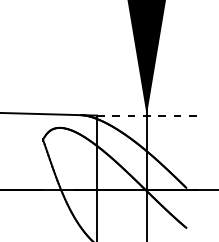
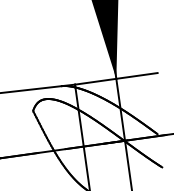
line: (146, 115) -> (116, 78), dashed -> solid

